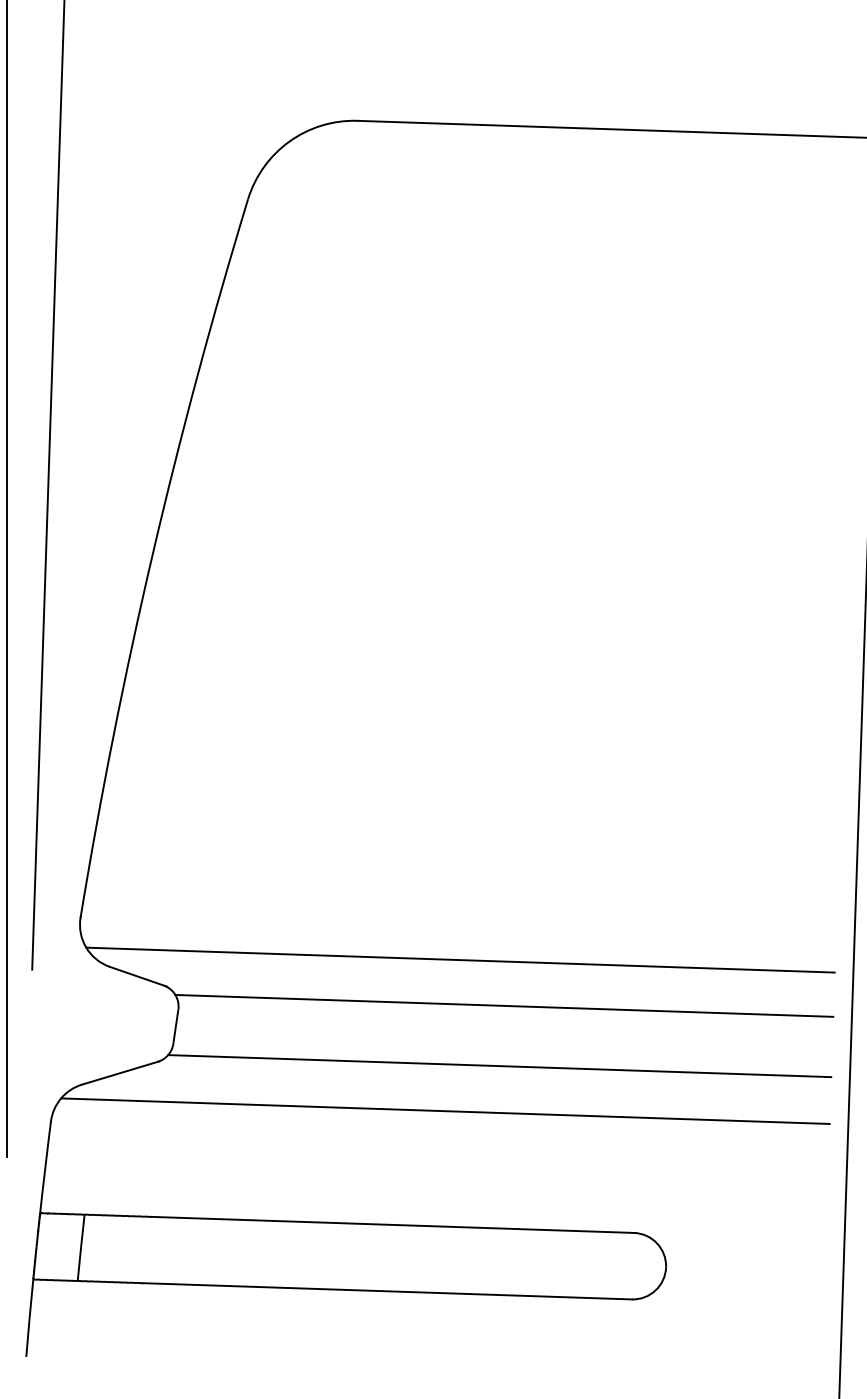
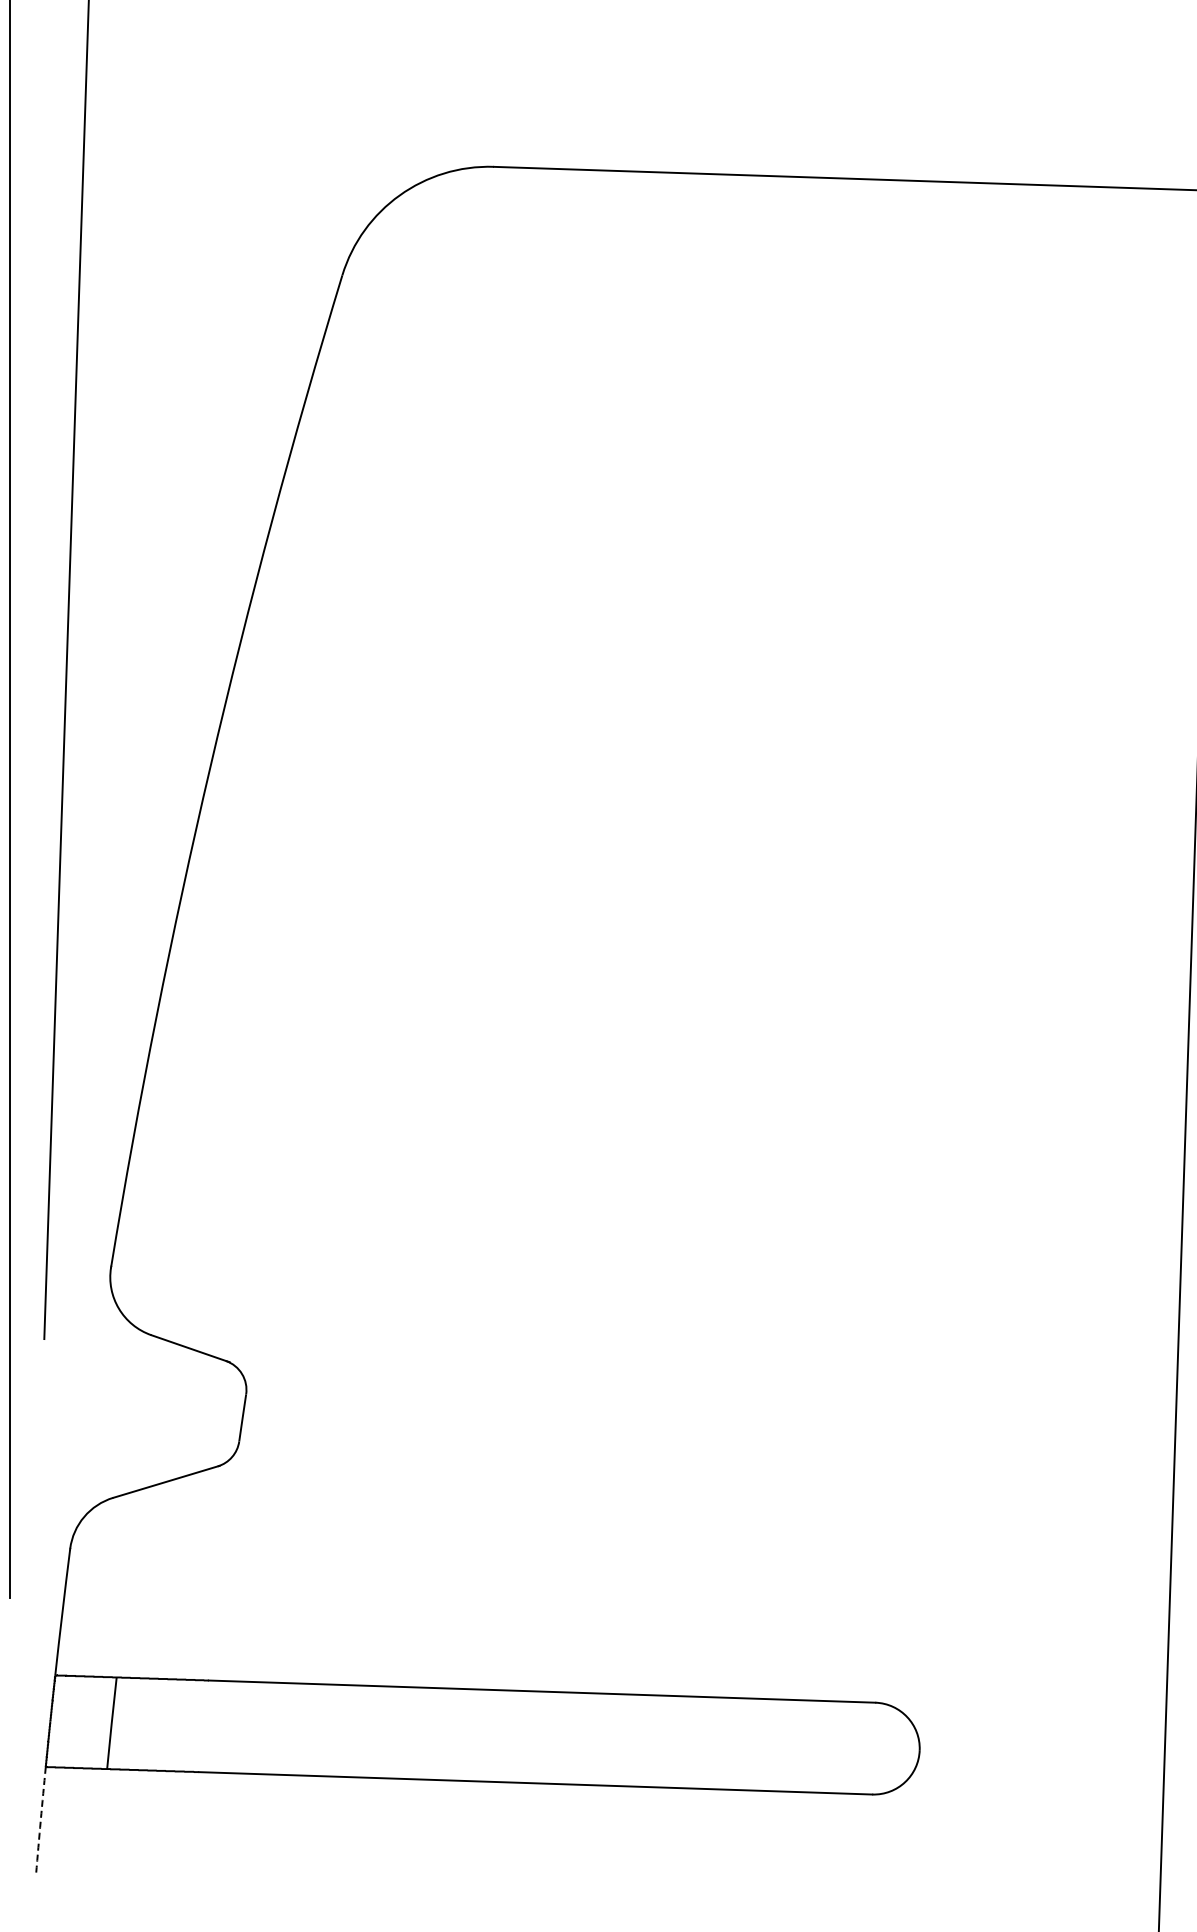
line: (460, 959) -> (635, 1325), removed
line: (504, 1006) -> (696, 1389), removed
line: (499, 1066) -> (689, 1472), removed
line: (445, 1111) -> (614, 1534), removed
arc: (29, 1318) -> (40, 1820), solid -> dashed

